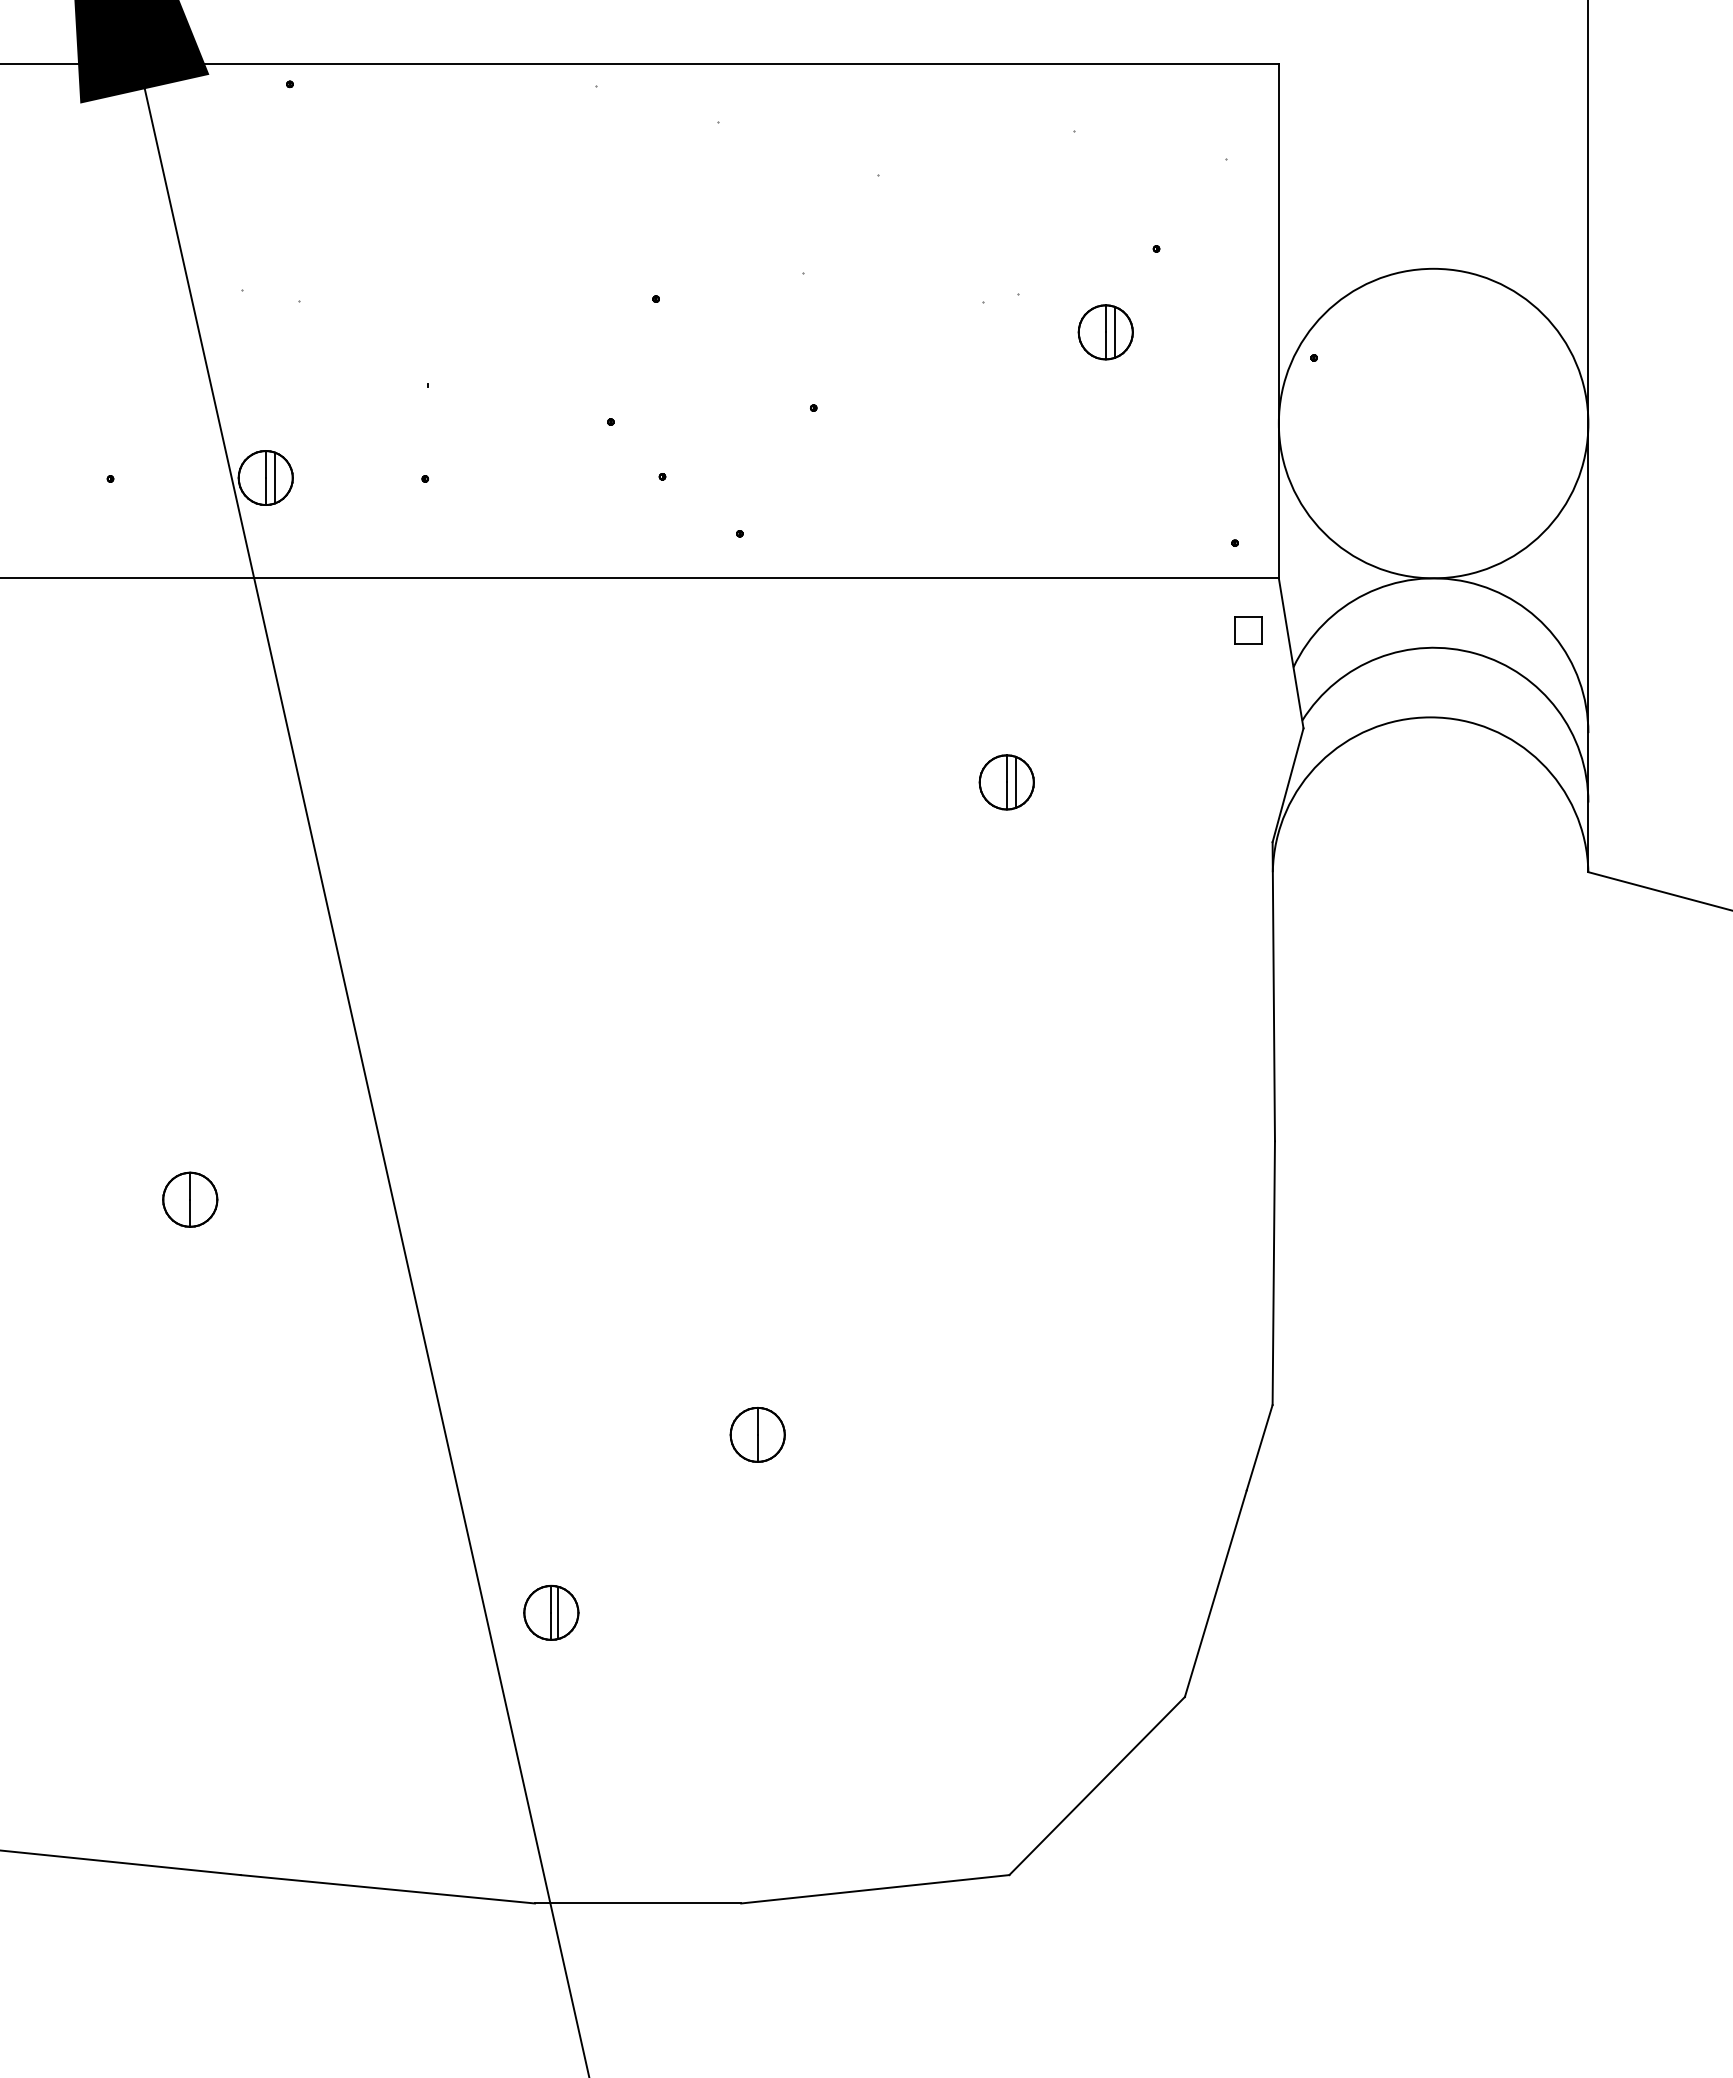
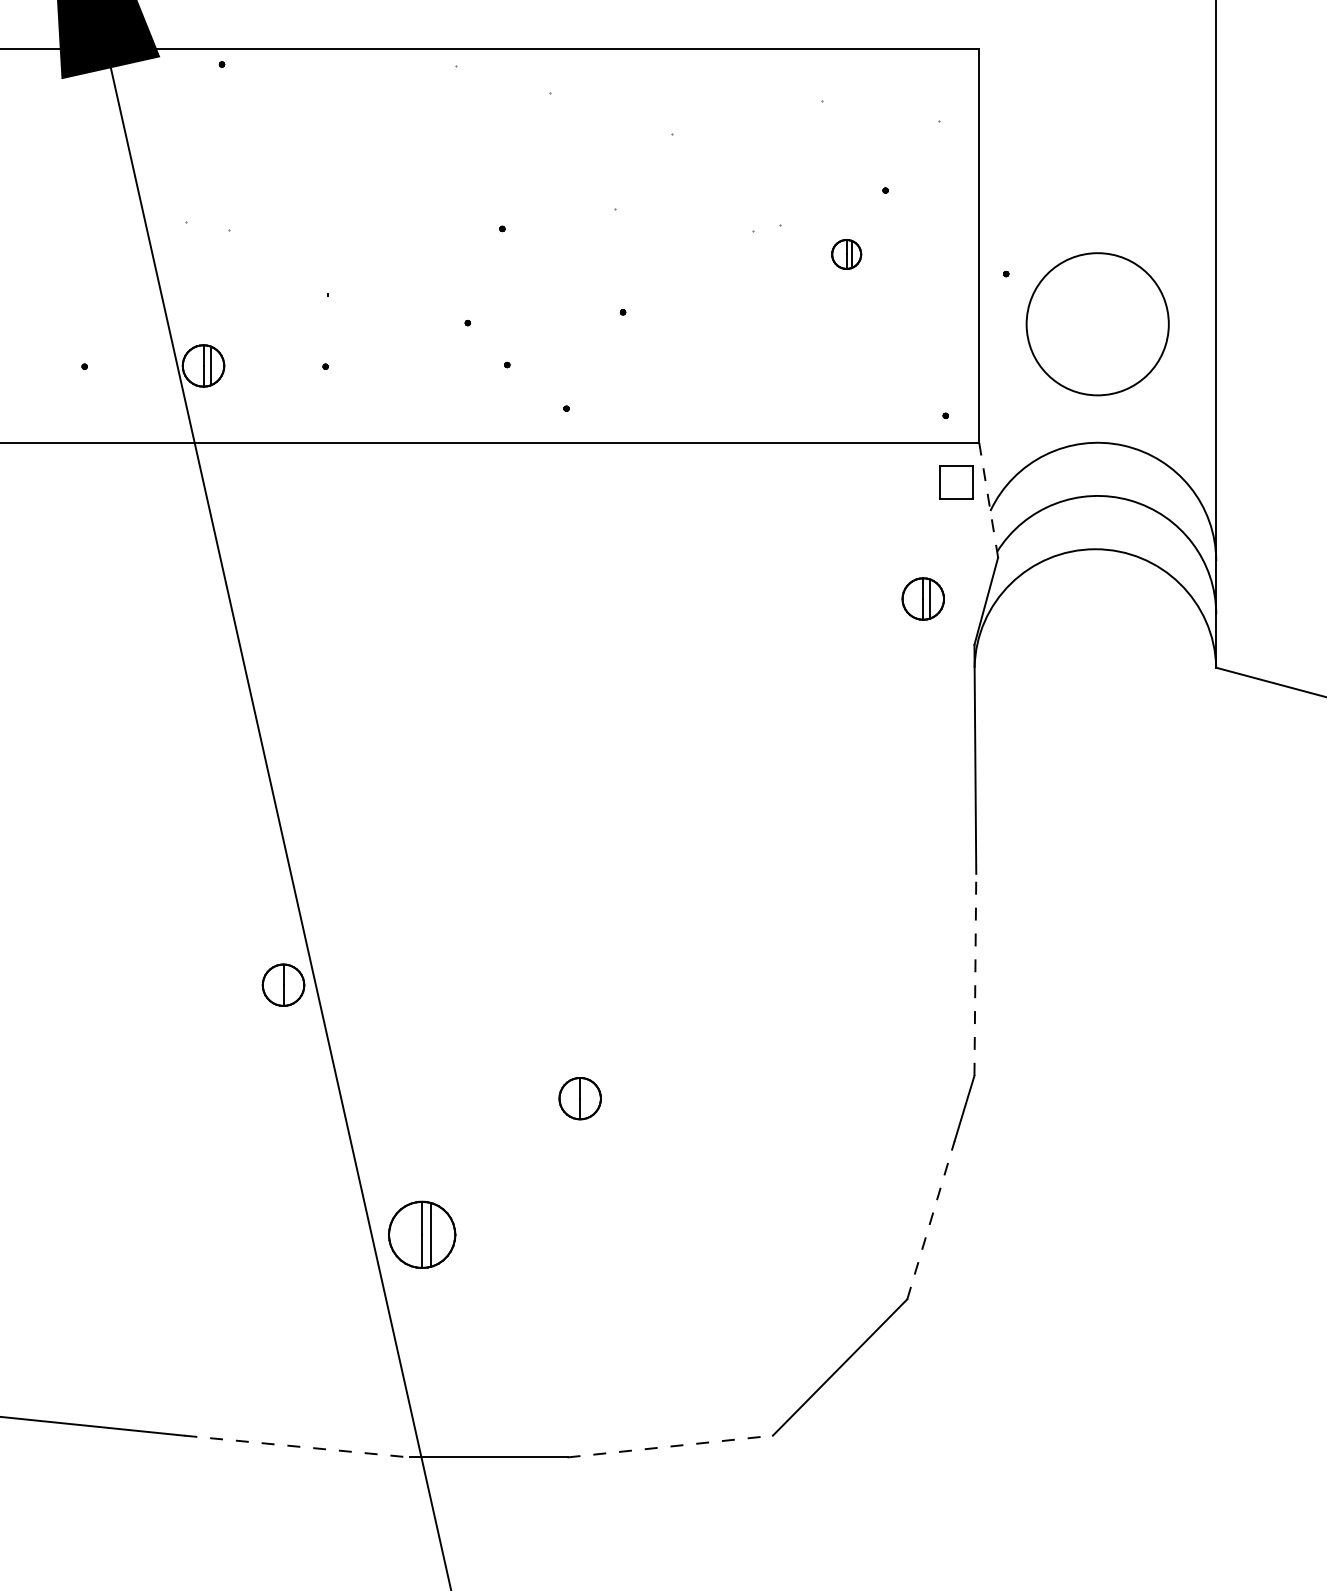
part: (1105, 332) -> (846, 254), size x0.7
circle: (1433, 423) -> (1097, 324), size x0.6
part: (1248, 630) -> (955, 482), size x1.6
line: (1291, 652) -> (988, 499), solid -> dashed
part: (1006, 782) -> (923, 599), moved
part: (190, 1199) -> (283, 985), moved
line: (1273, 1273) -> (975, 975), solid -> dashed
line: (1215, 1593) -> (930, 1220), solid -> dashed
part: (551, 1612) -> (422, 1234), size x1.6
line: (387, 1889) -> (296, 1446), solid -> dashed
line: (875, 1889) -> (670, 1446), solid -> dashed

